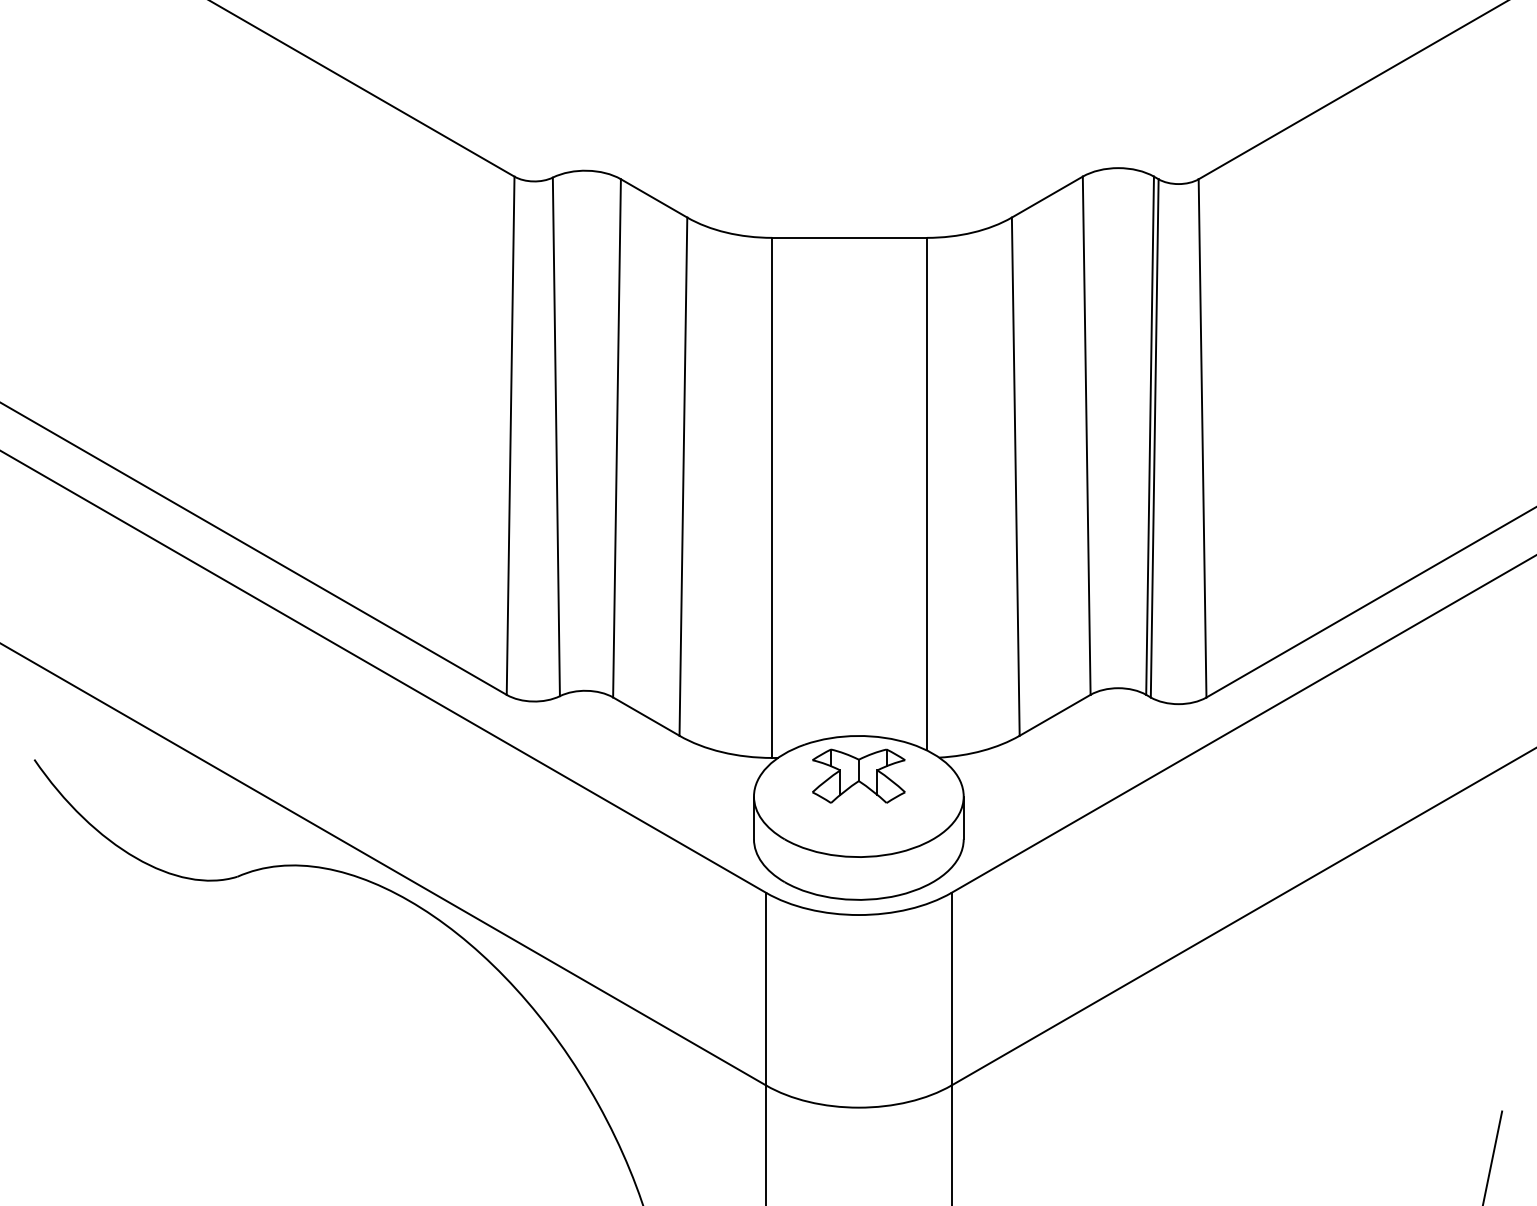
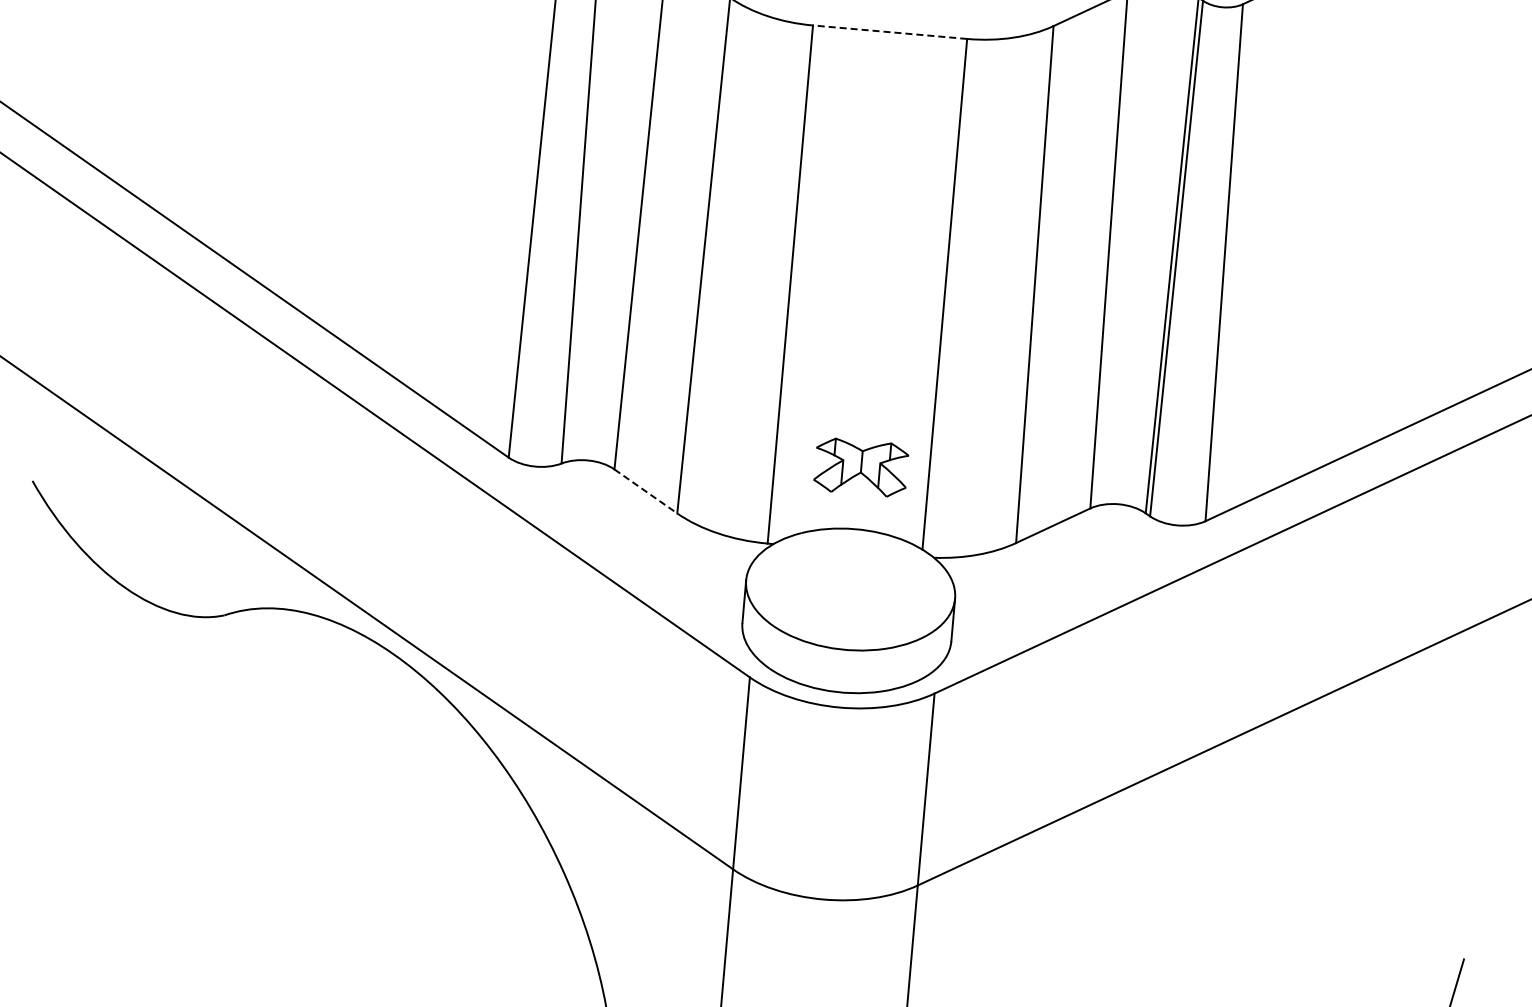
line: (849, 237) -> (890, 31), solid -> dashed
line: (646, 716) -> (646, 491), solid -> dashed
part: (858, 775) -> (860, 466), moved

